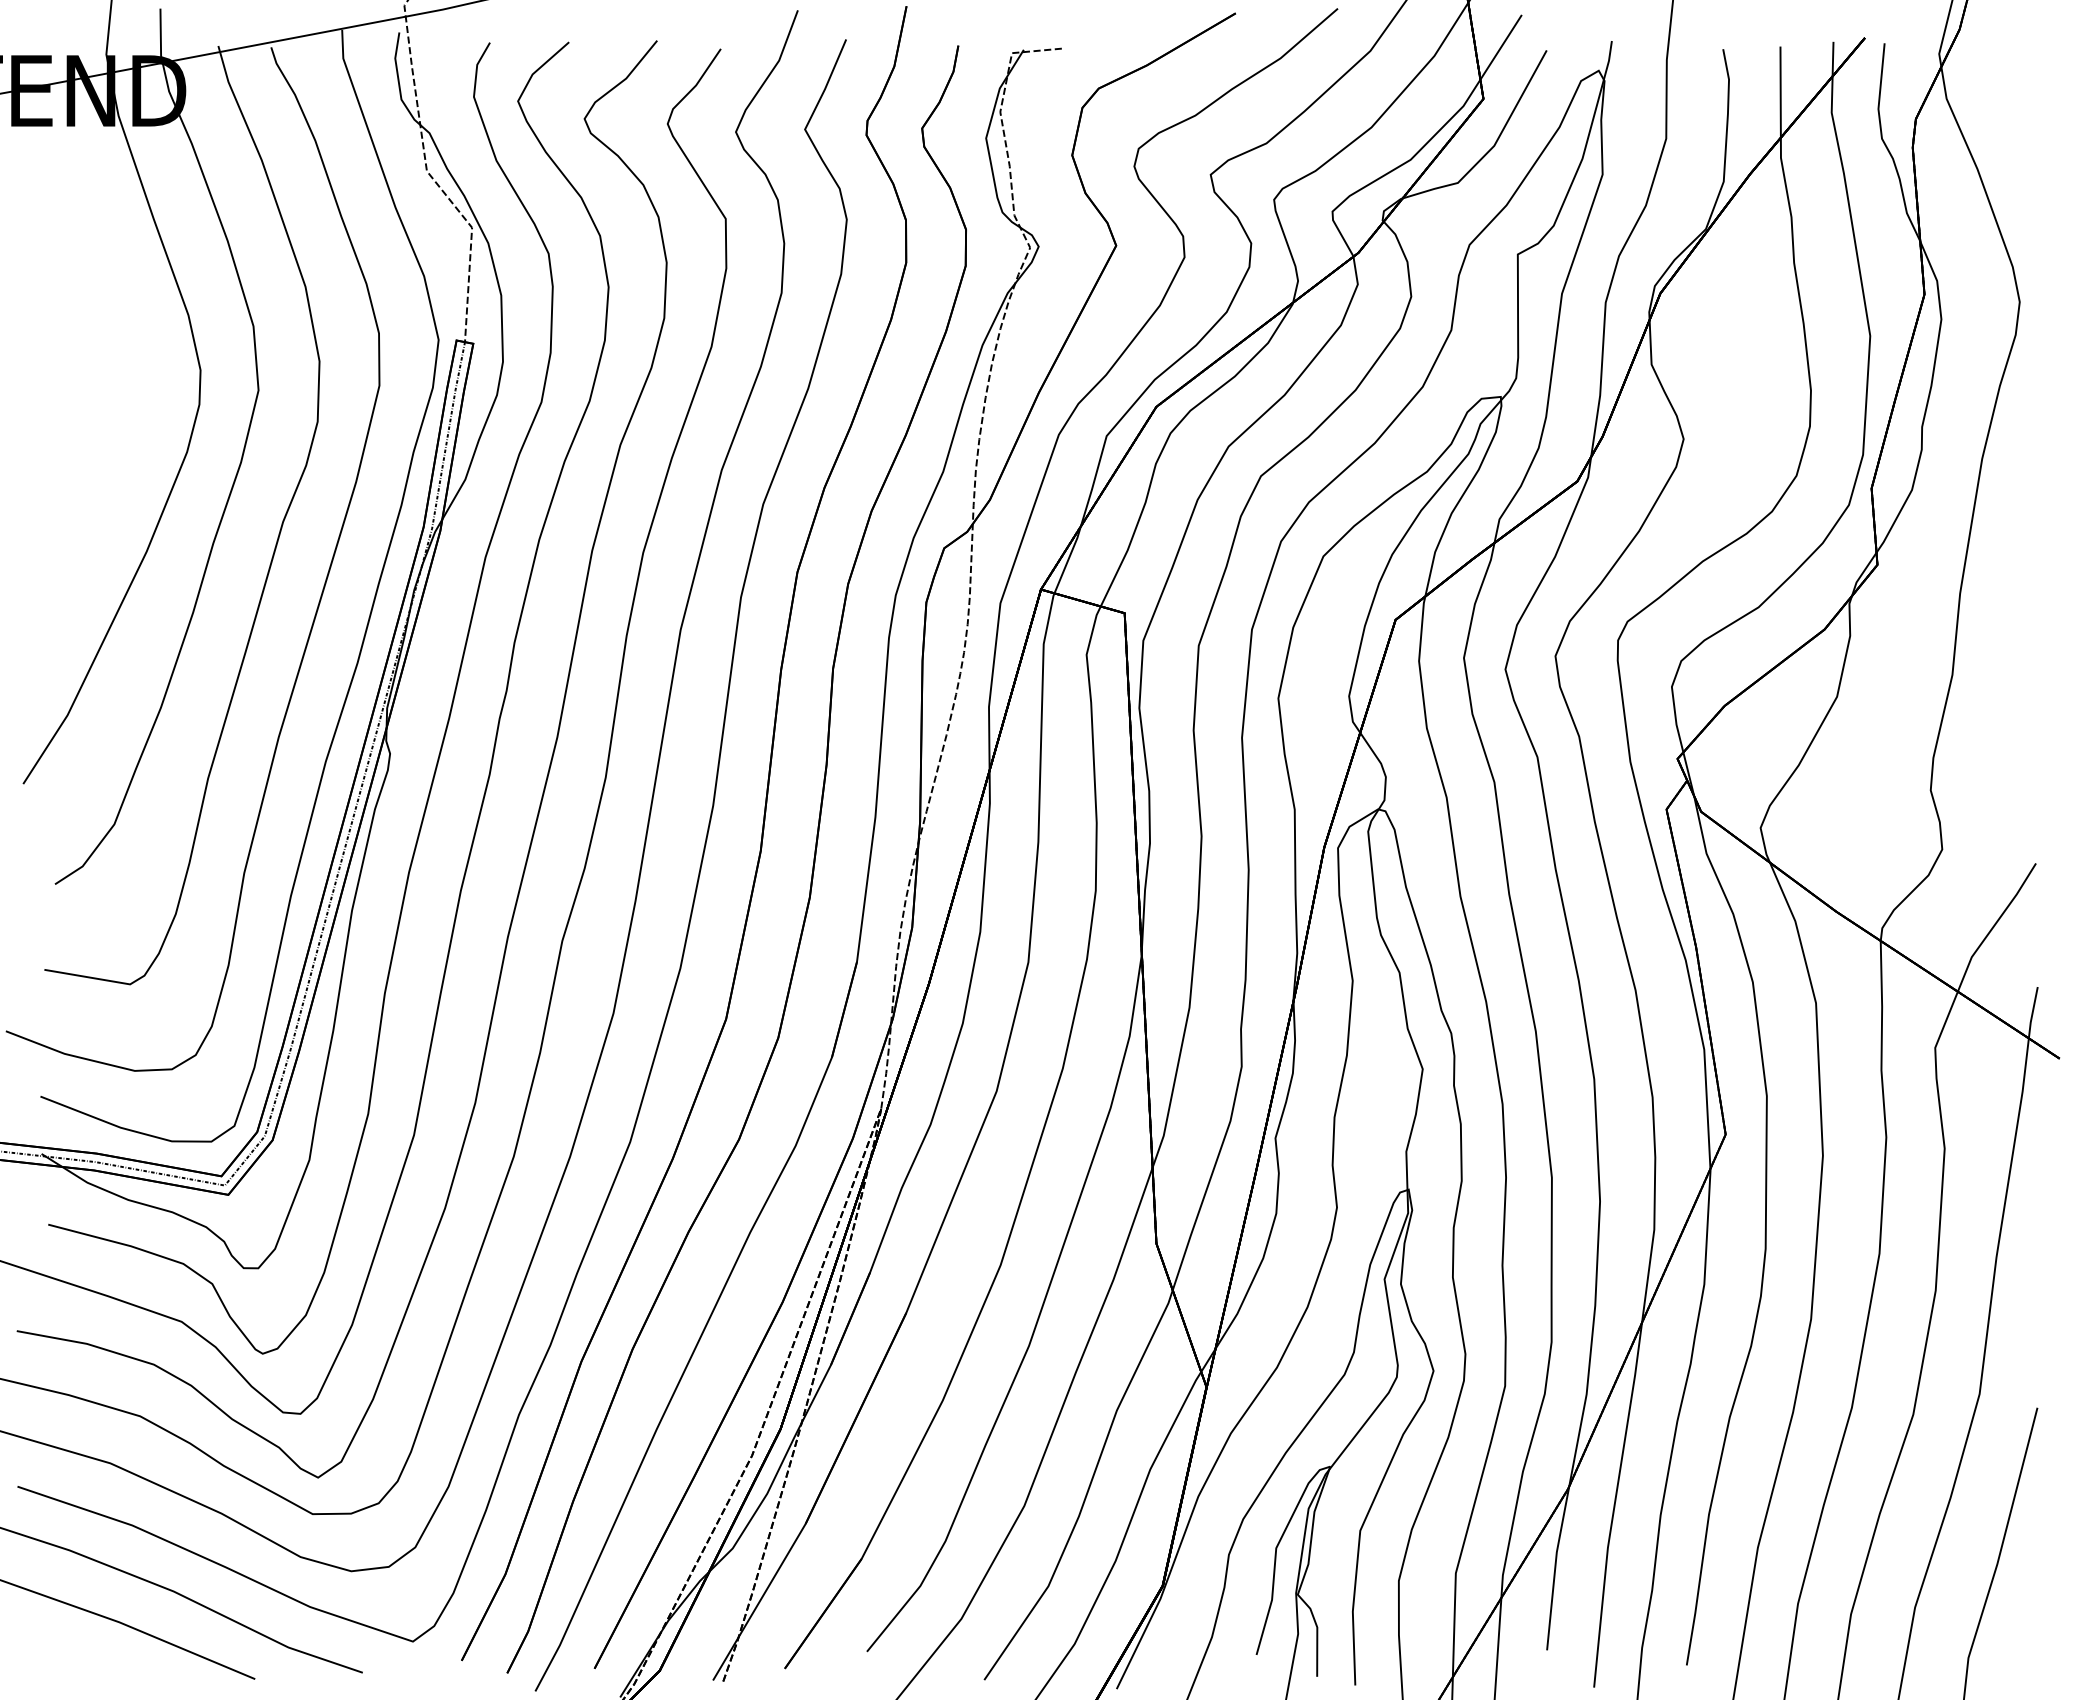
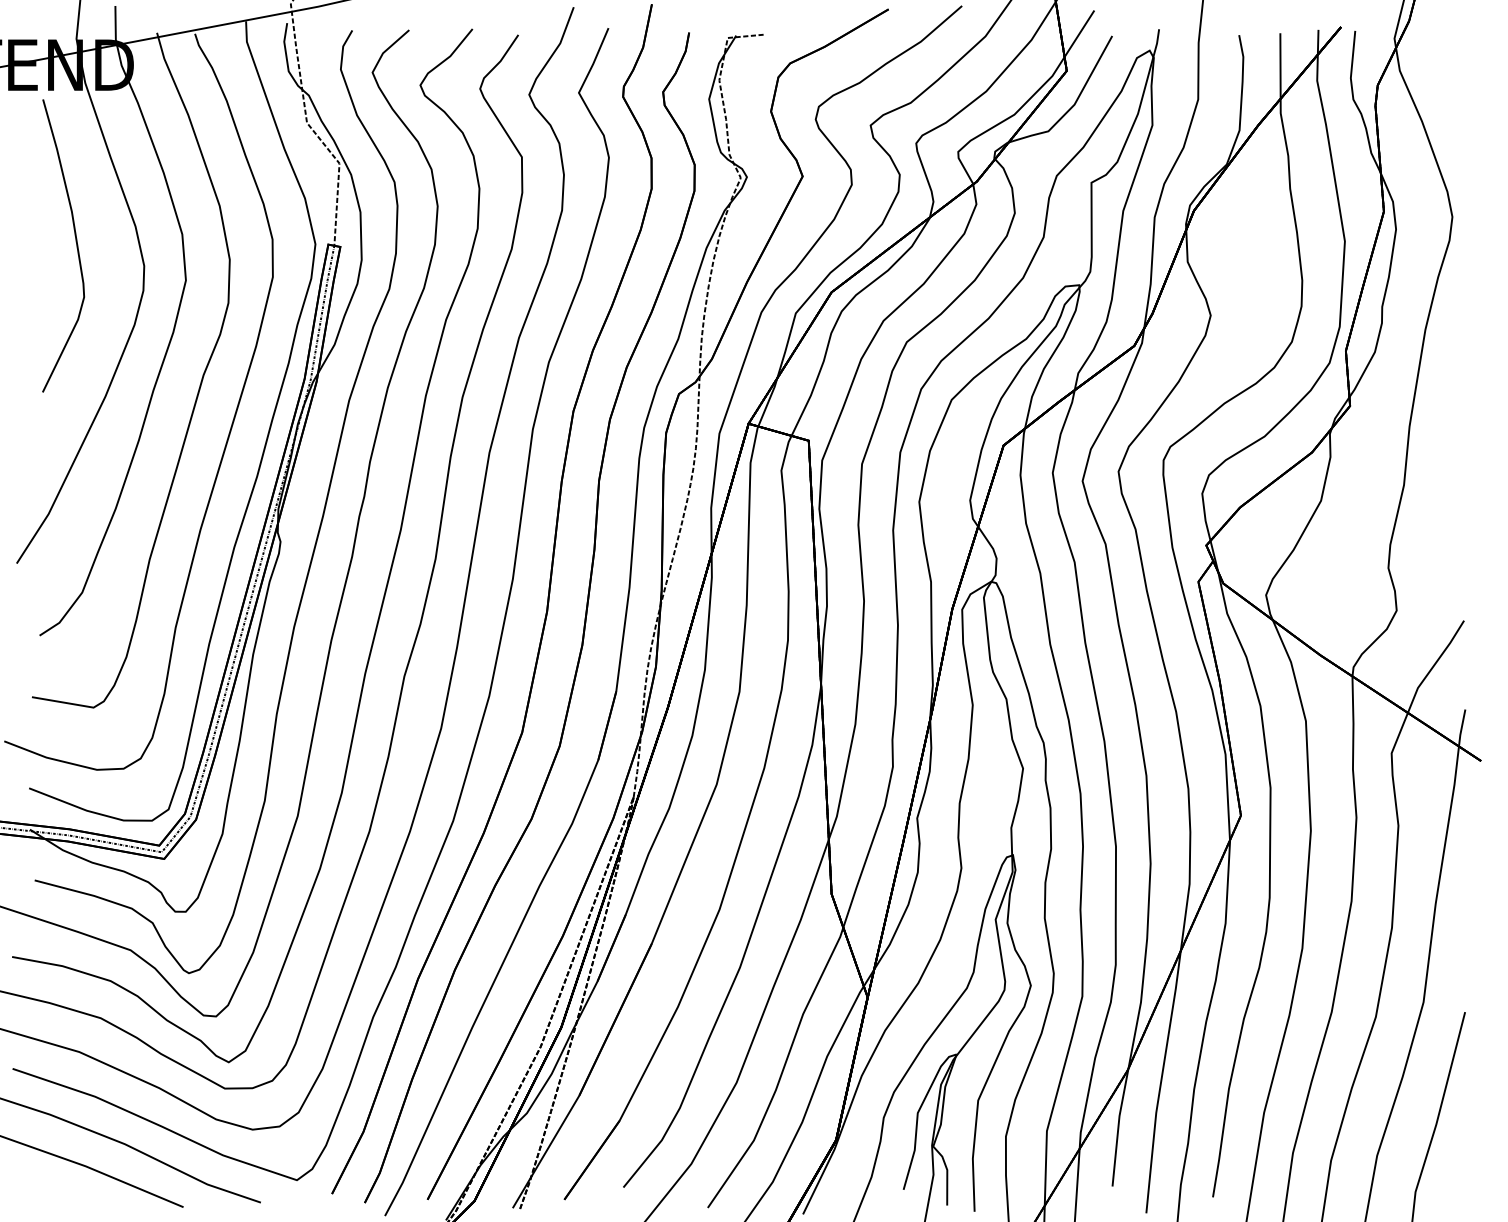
part: (105, 337) -> (75, 242), added

